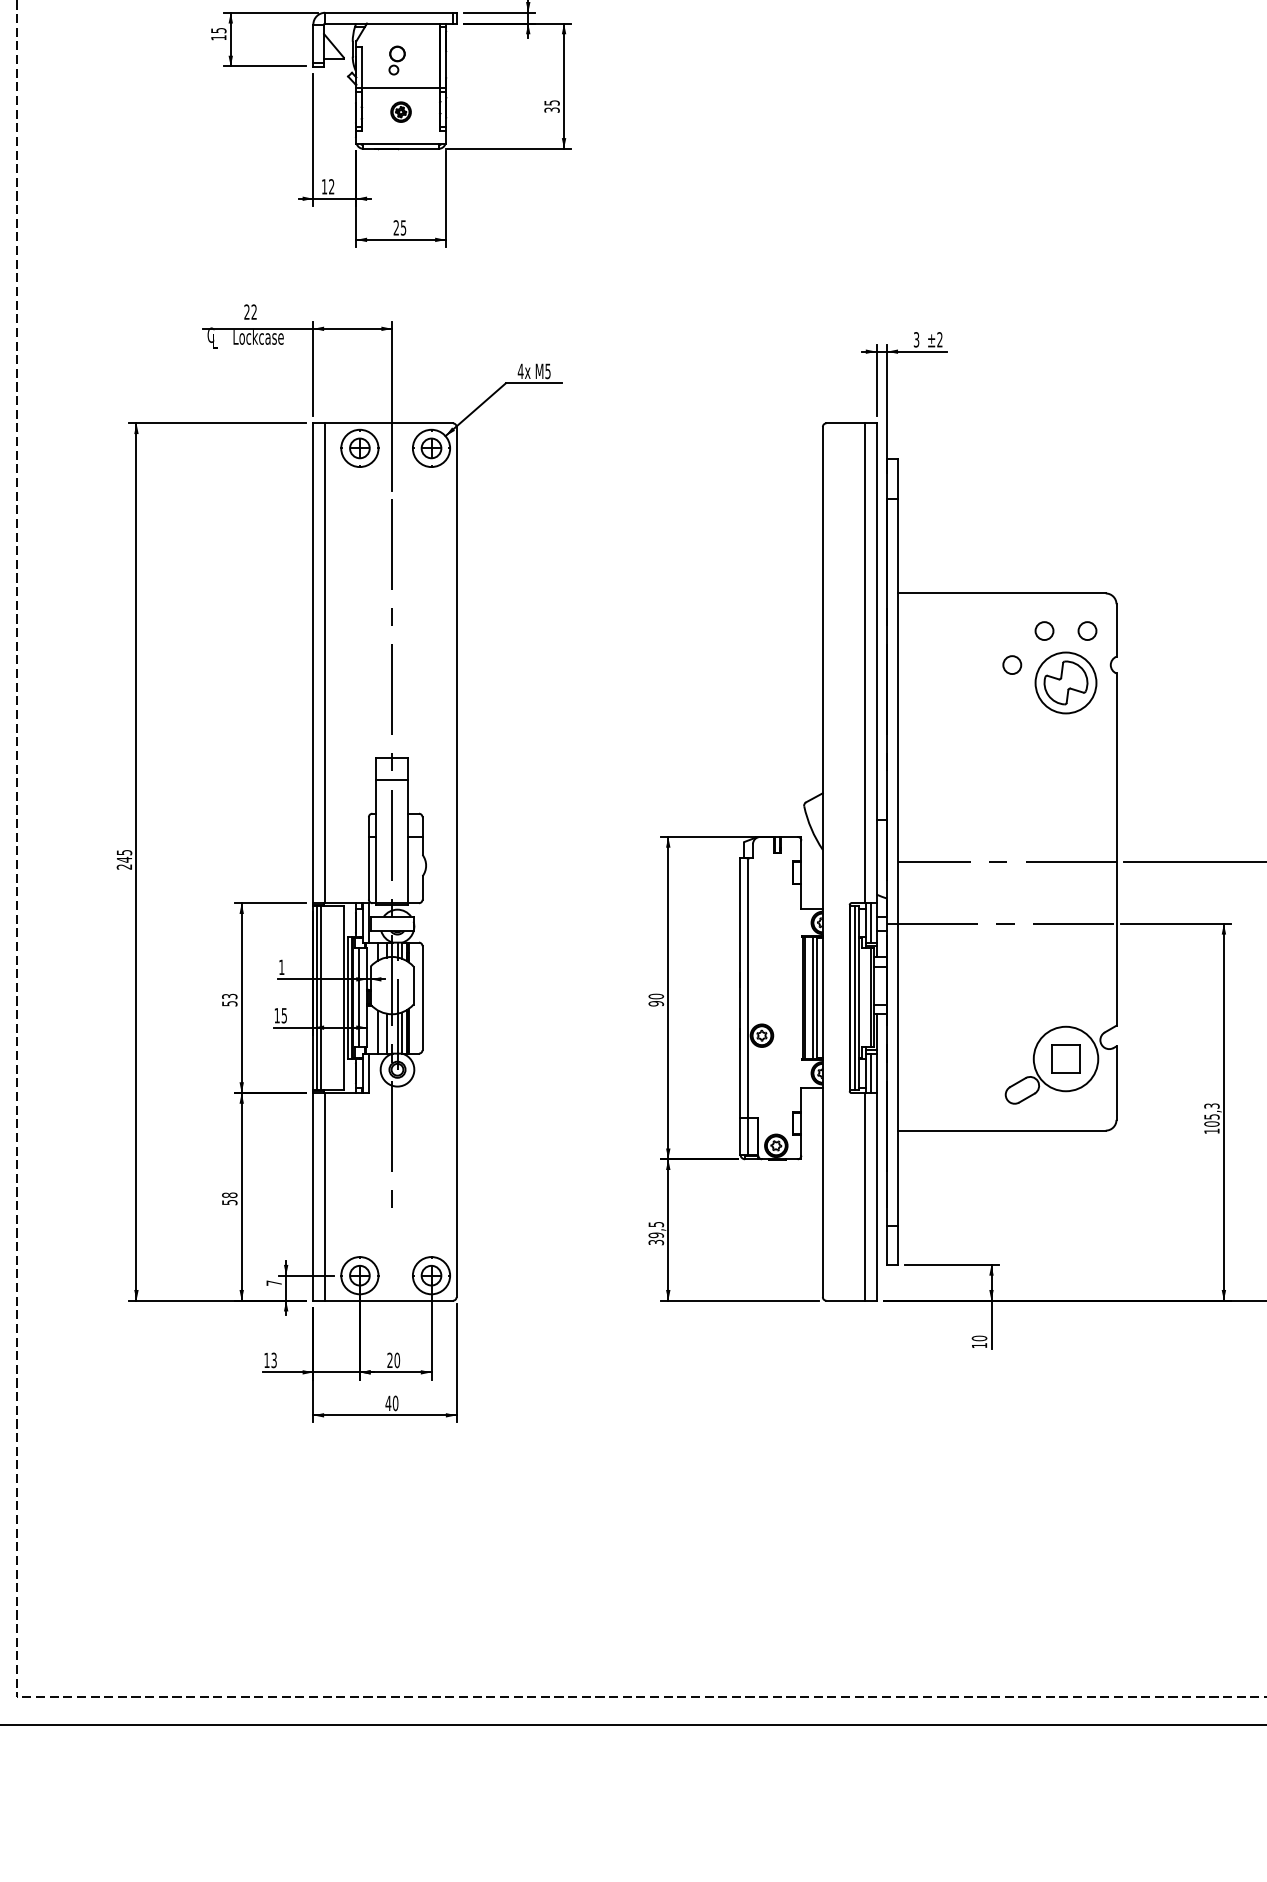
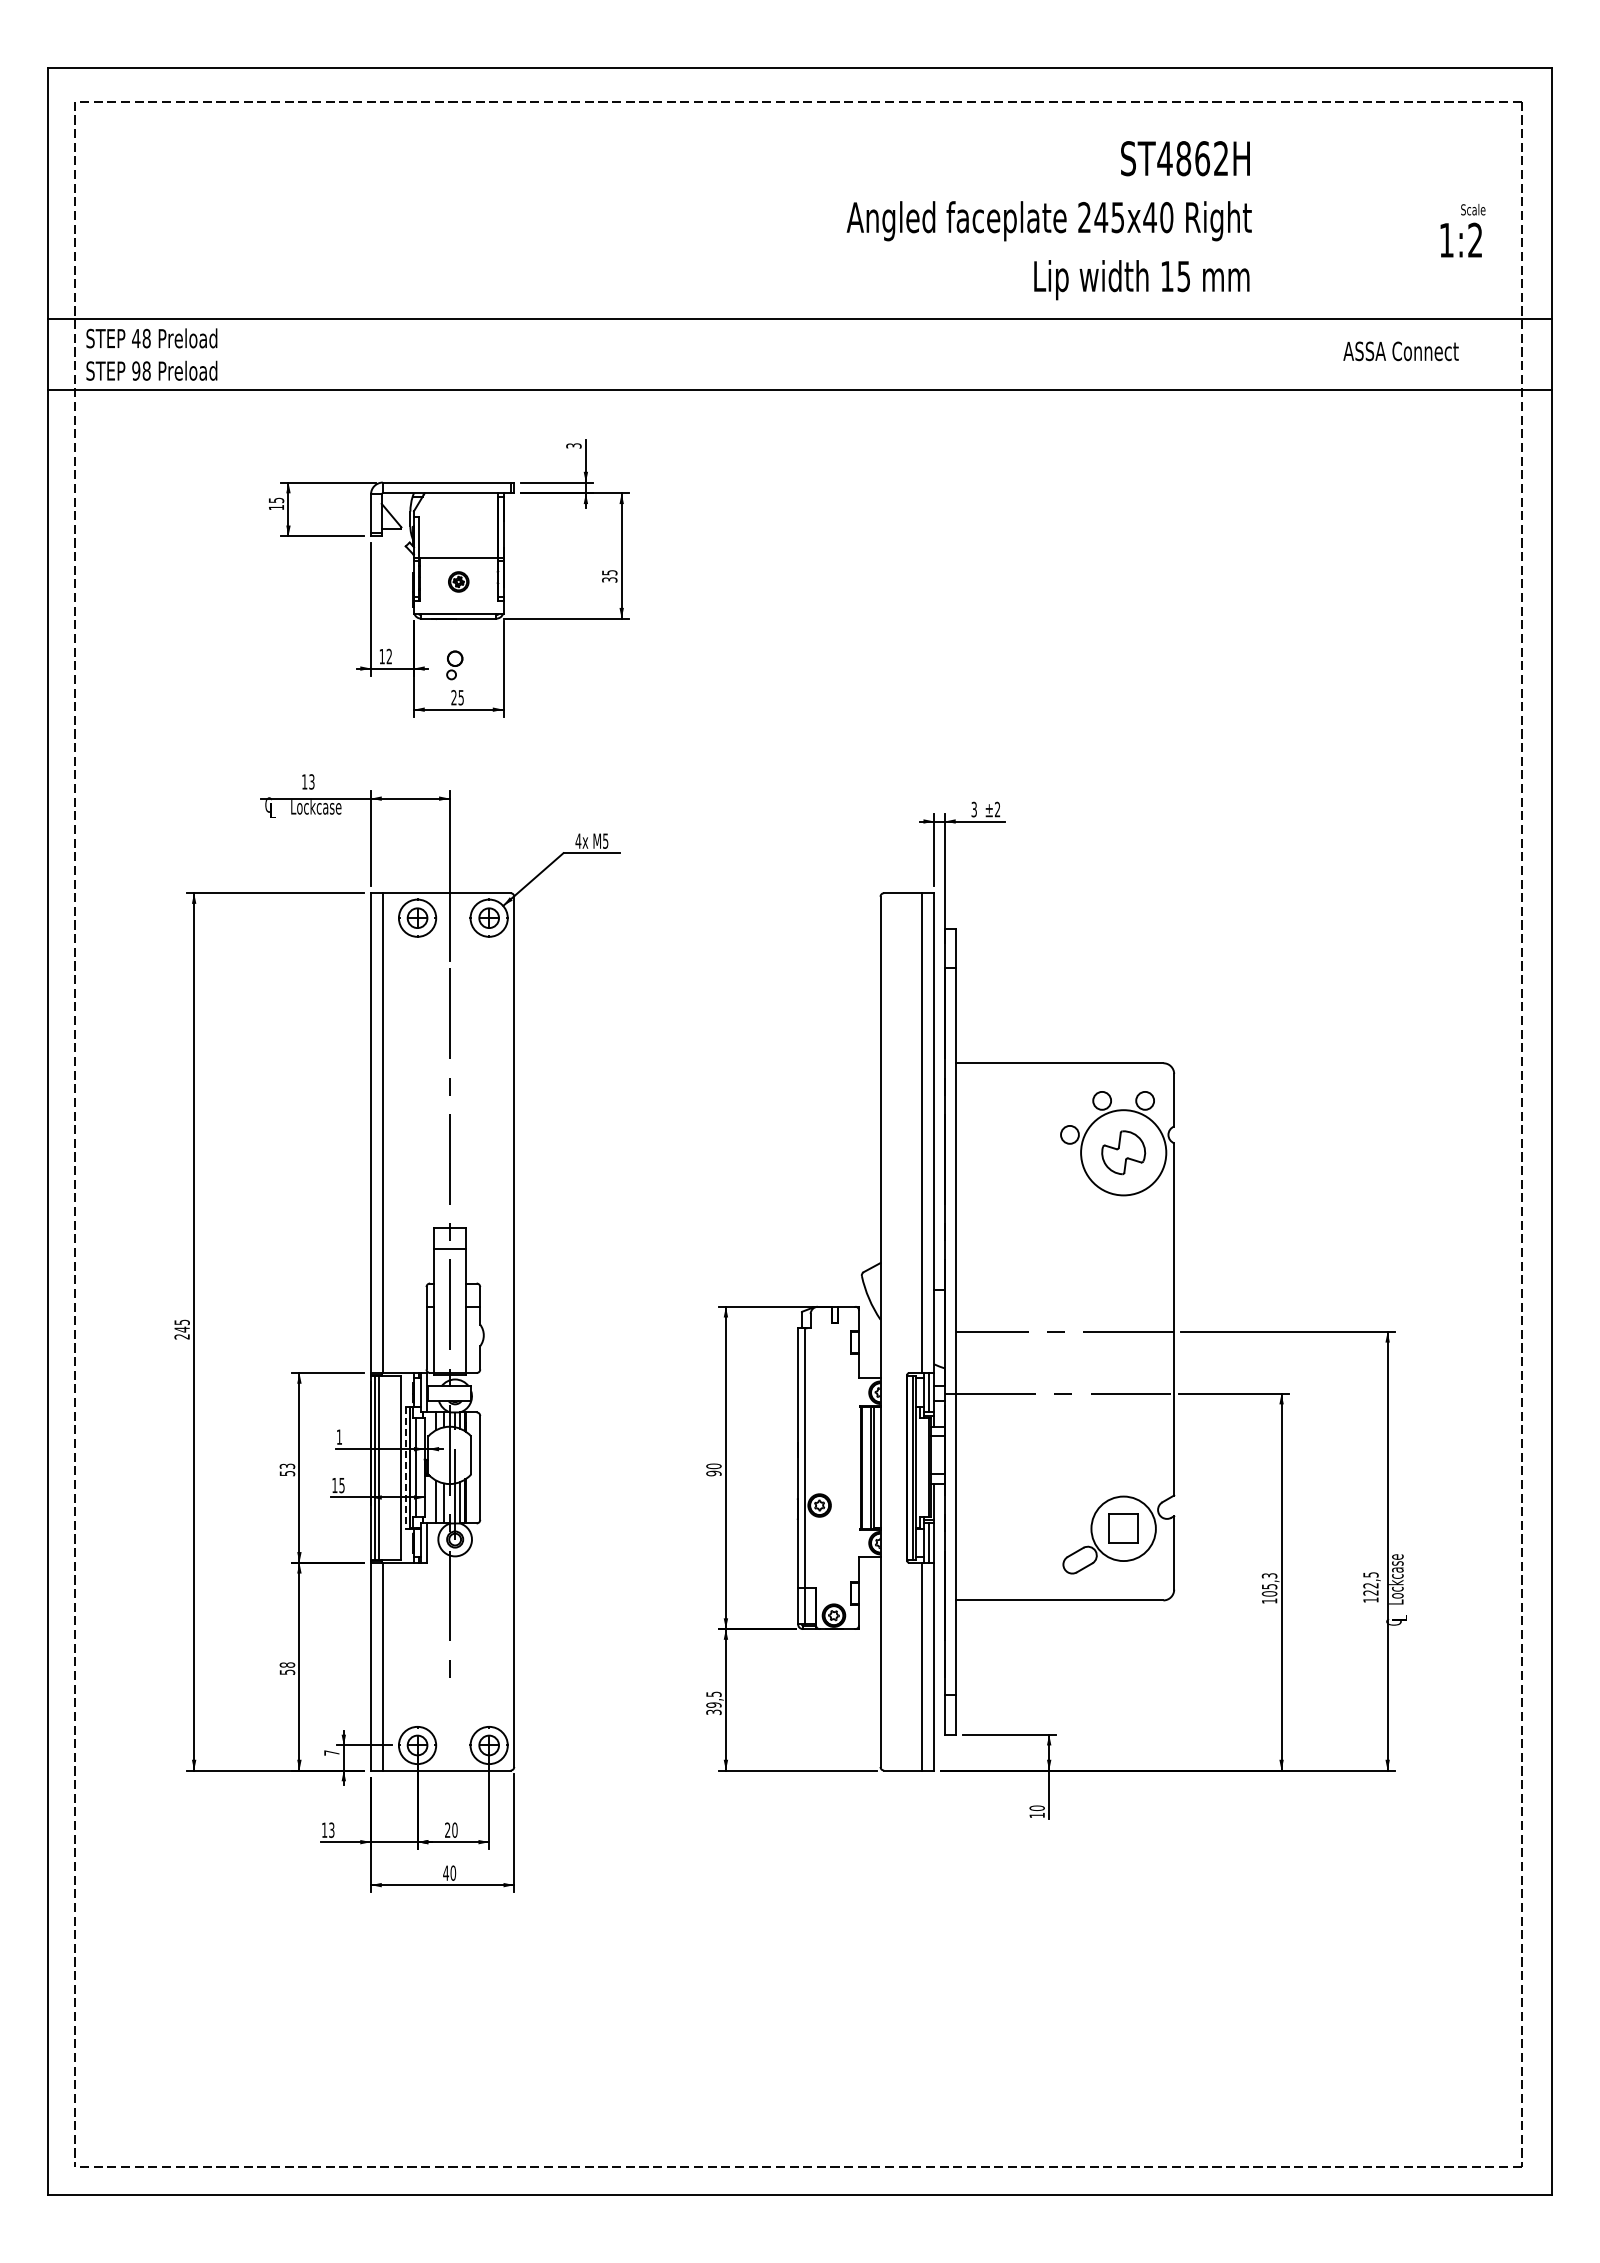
part: (396, 60) -> (454, 665), moved
text: (250, 311) -> (308, 781), 22 -> 13
circle: (1065, 682) -> (1123, 1152), size x1.4
line: (347, 997) -> (405, 1467), solid -> dashed

